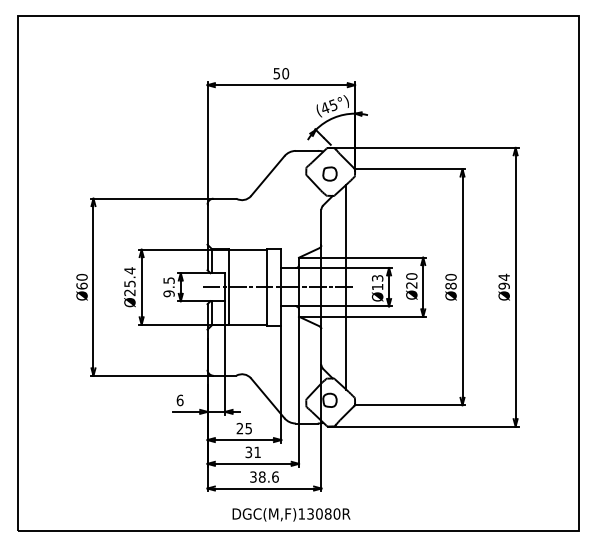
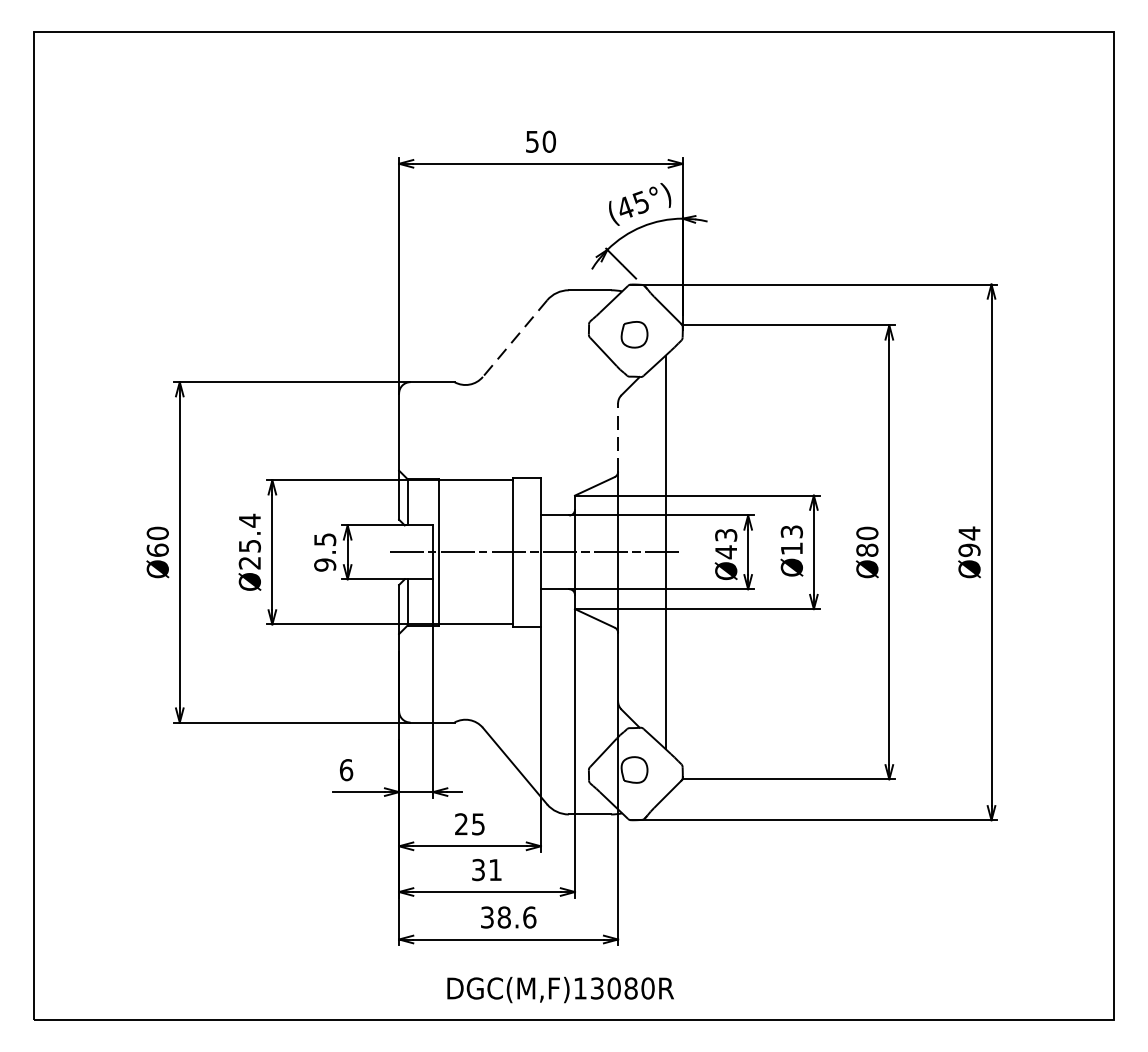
line: (267, 176) -> (514, 339), solid -> dashed
line: (321, 227) -> (618, 437), solid -> dashed
text: (411, 280) -> (791, 539), Ø20 -> Ø13
text: (377, 286) -> (725, 550), Ø13 -> Ø43

